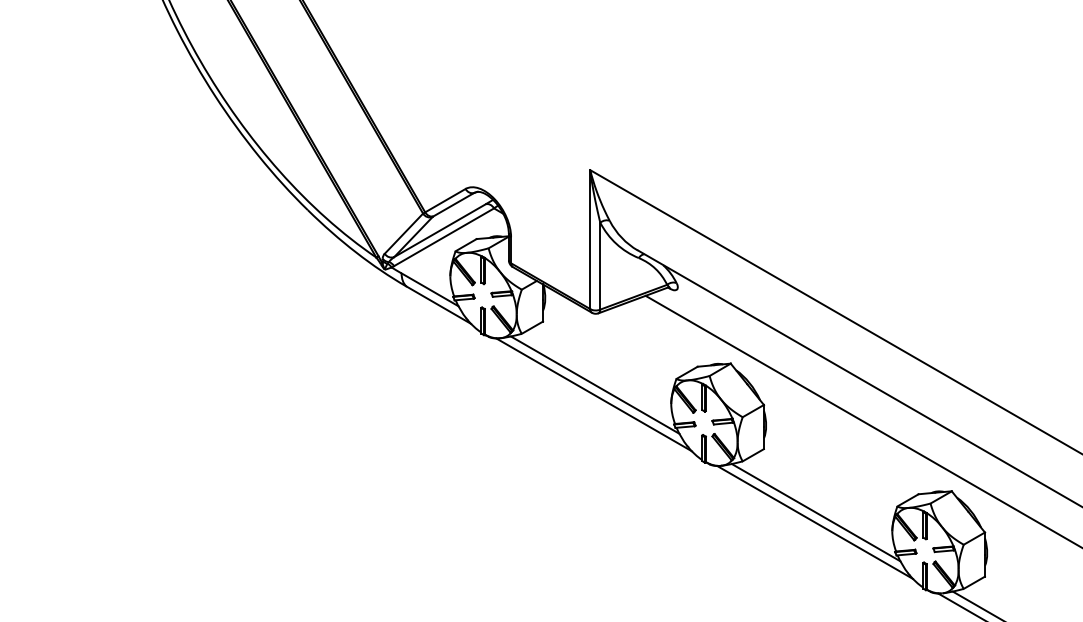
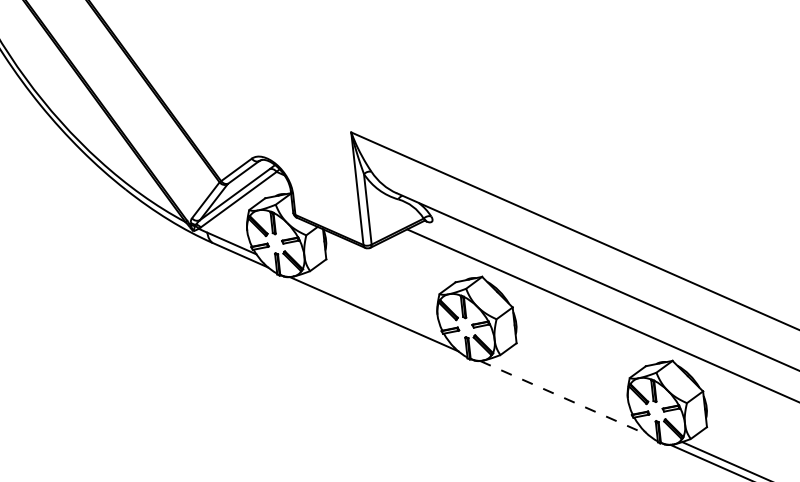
line: (594, 384) -> (373, 305), removed
line: (815, 512) -> (563, 390), removed
line: (815, 522) -> (564, 398), solid -> dashed

